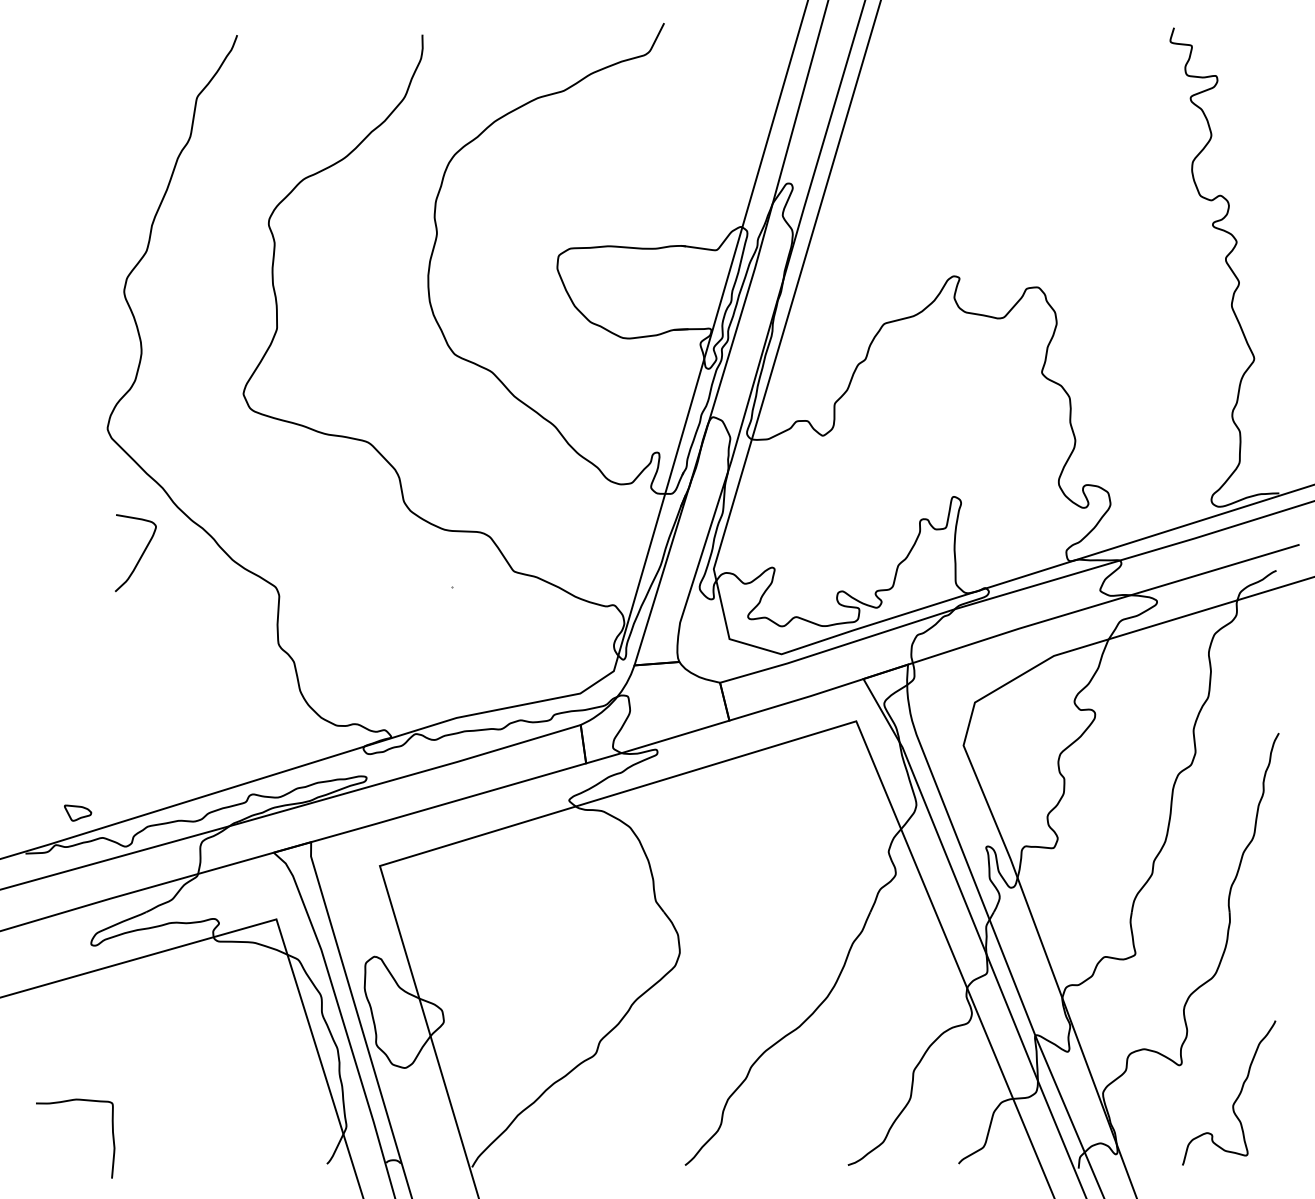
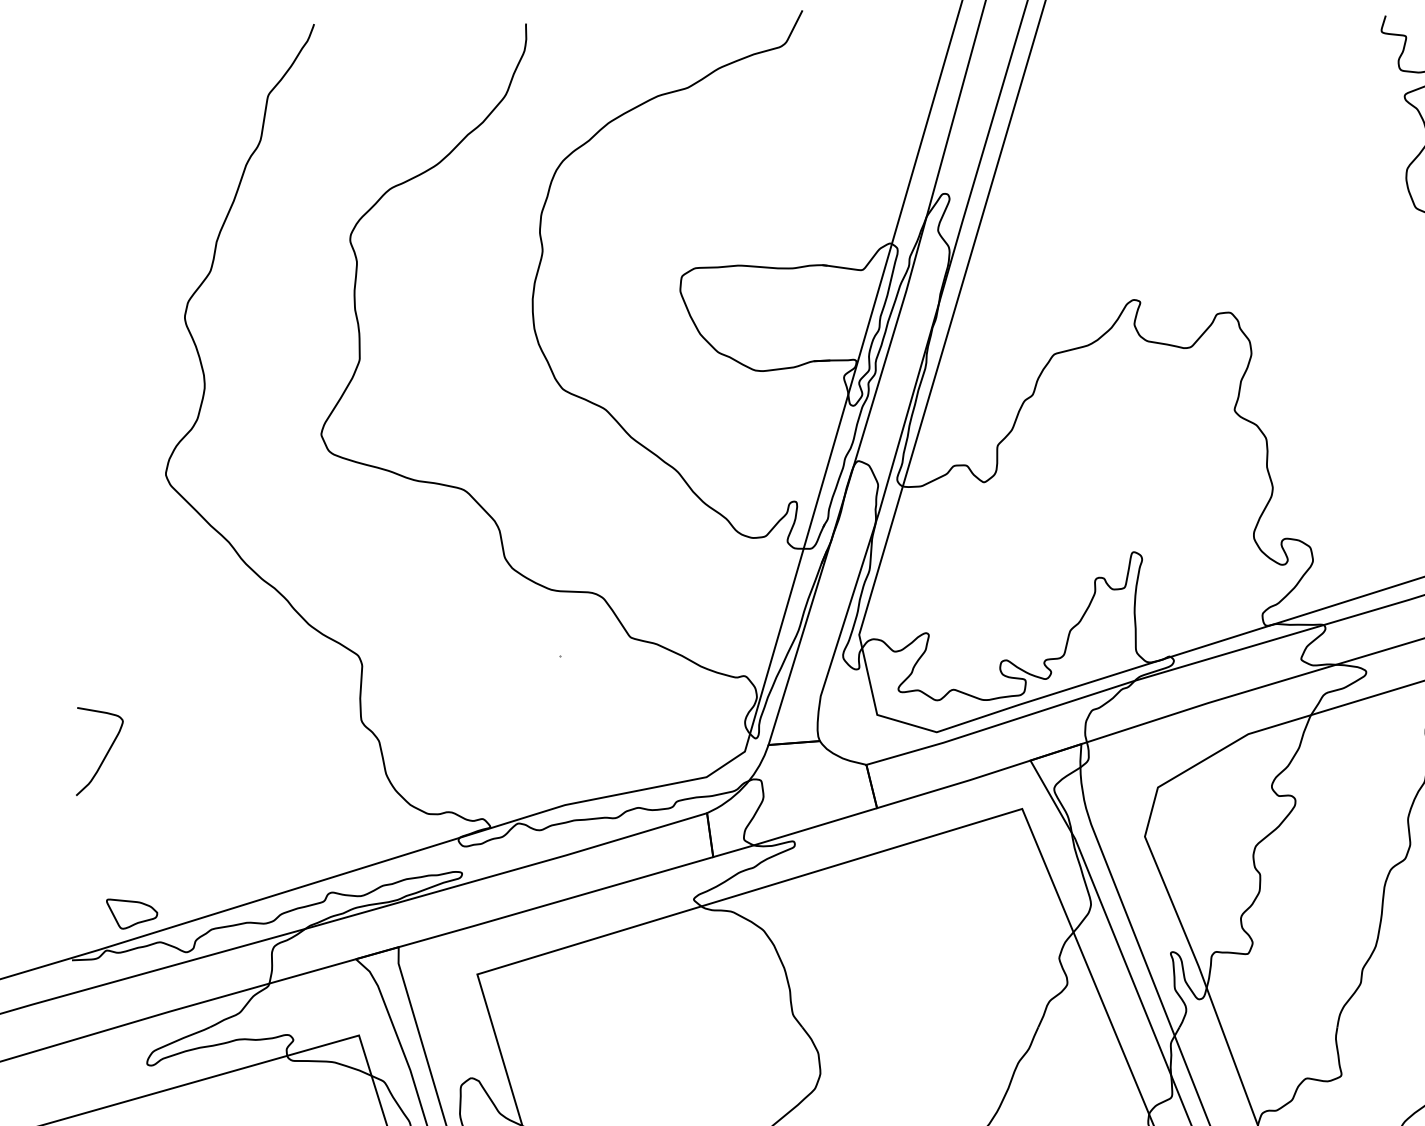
curve: (139, 557) -> (103, 756), moved
part: (77, 812) -> (131, 913), size x1.67

